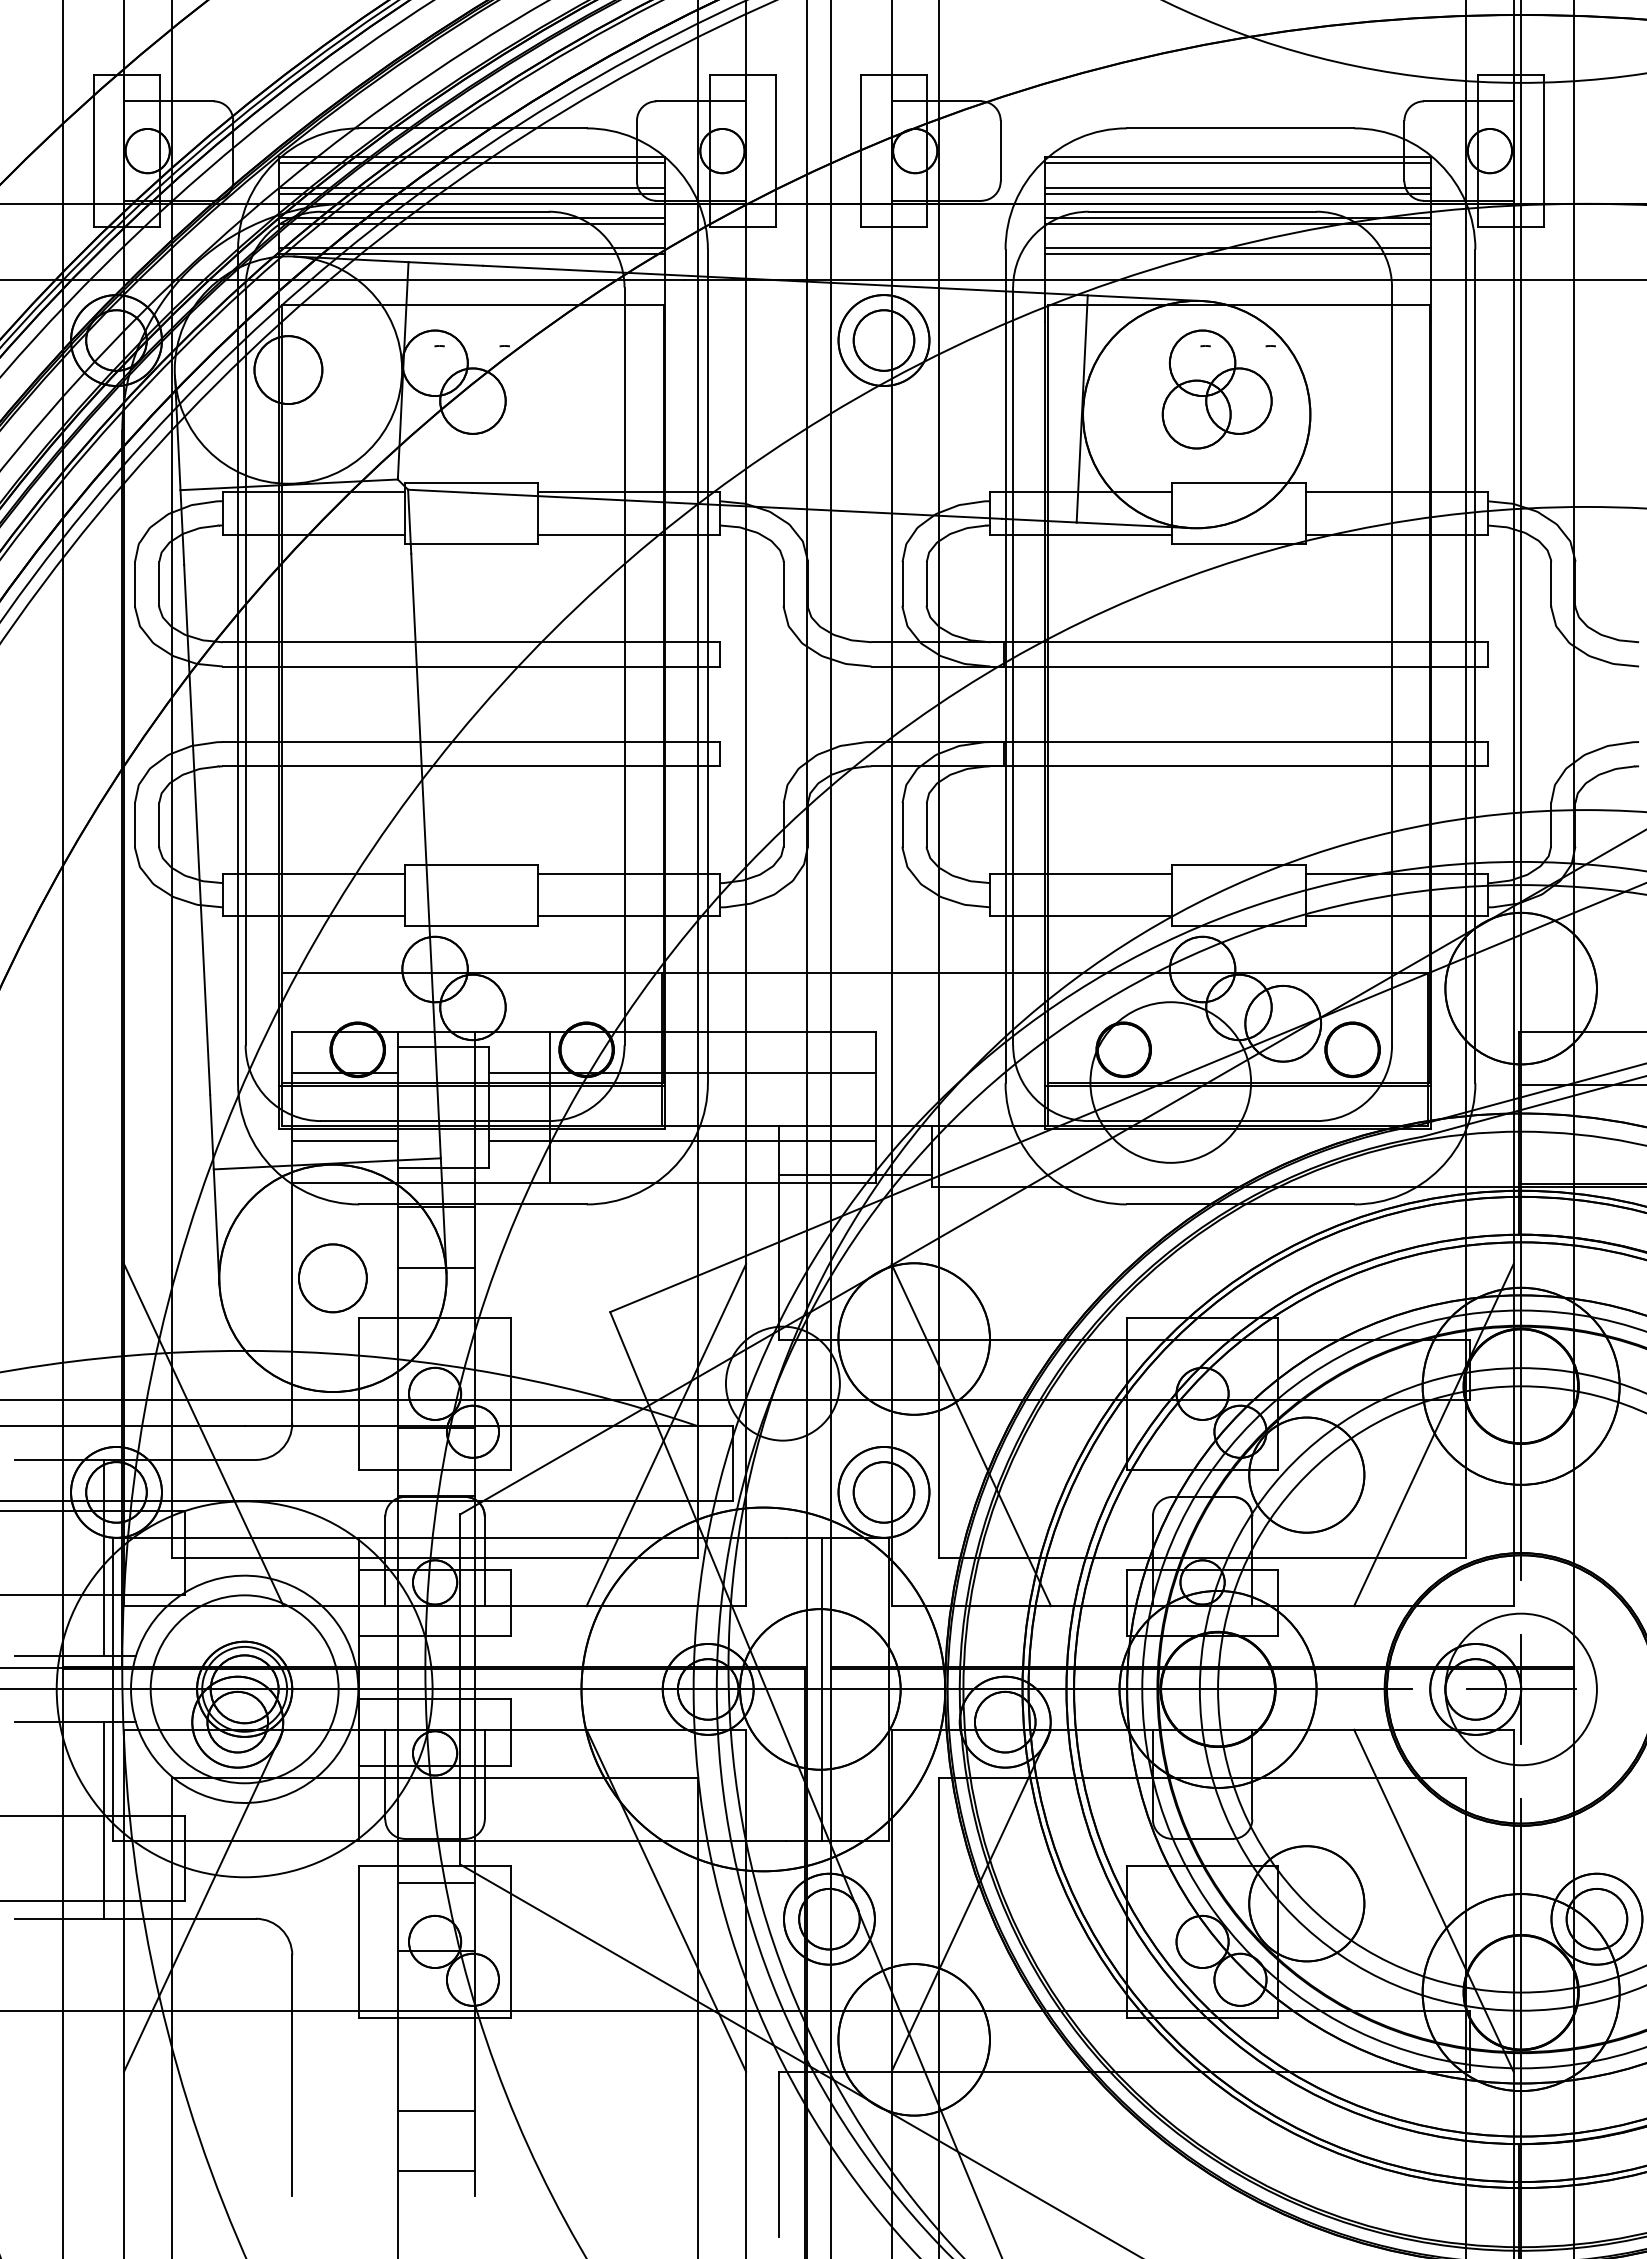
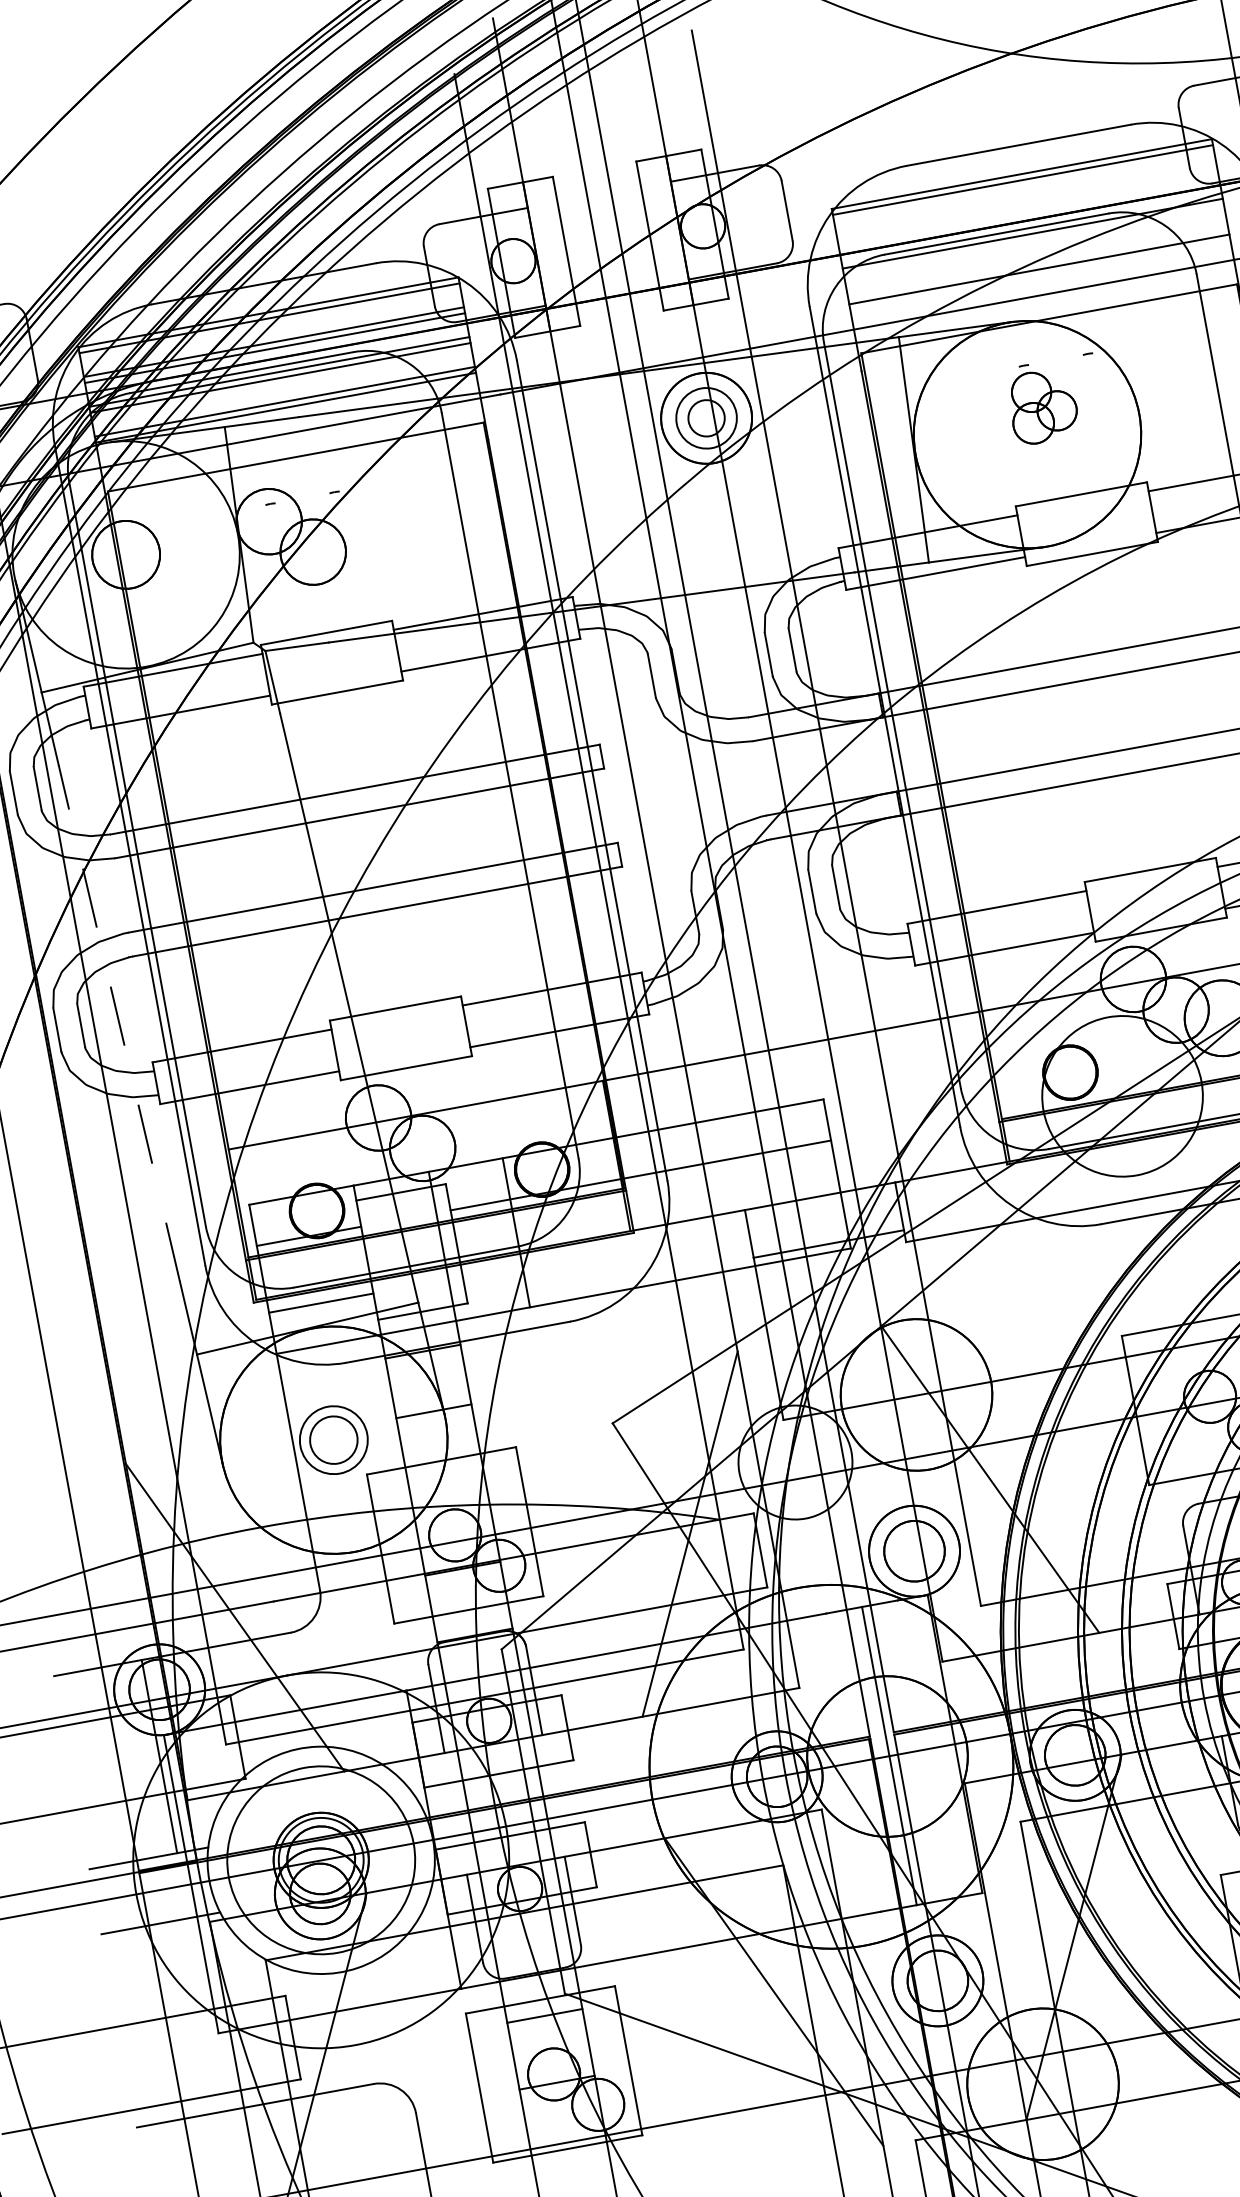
line: (1237, 187) -> (1026, 203), removed
line: (1237, 193) -> (1027, 209), removed
line: (1237, 223) -> (1033, 239), removed
line: (1237, 248) -> (1037, 263), removed
circle: (883, 340) -> (706, 418), size x0.6
part: (1216, 389) -> (1042, 406), size x0.6
line: (197, 829) -> (119, 1023), solid -> dashed
line: (682, 1141) -> (652, 1242), removed
circle: (332, 1278) -> (333, 1440), size x0.7
line: (104, 1820) -> (207, 2014), removed

